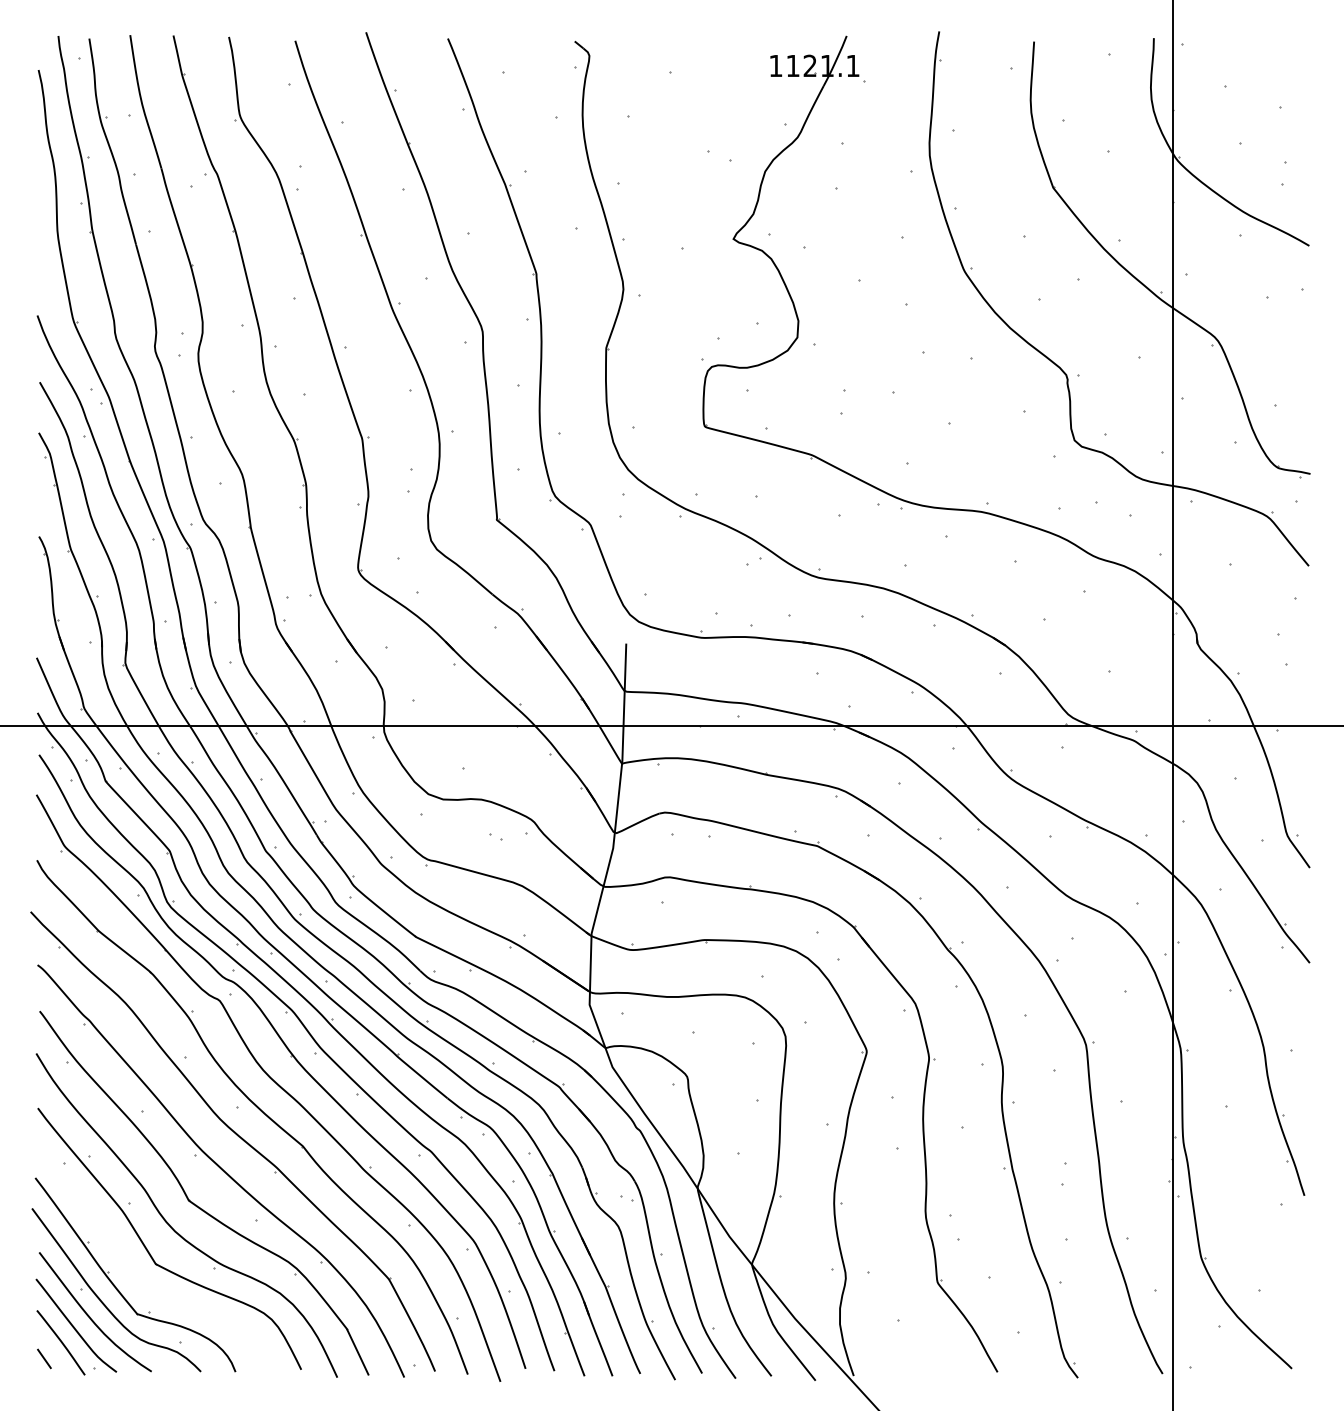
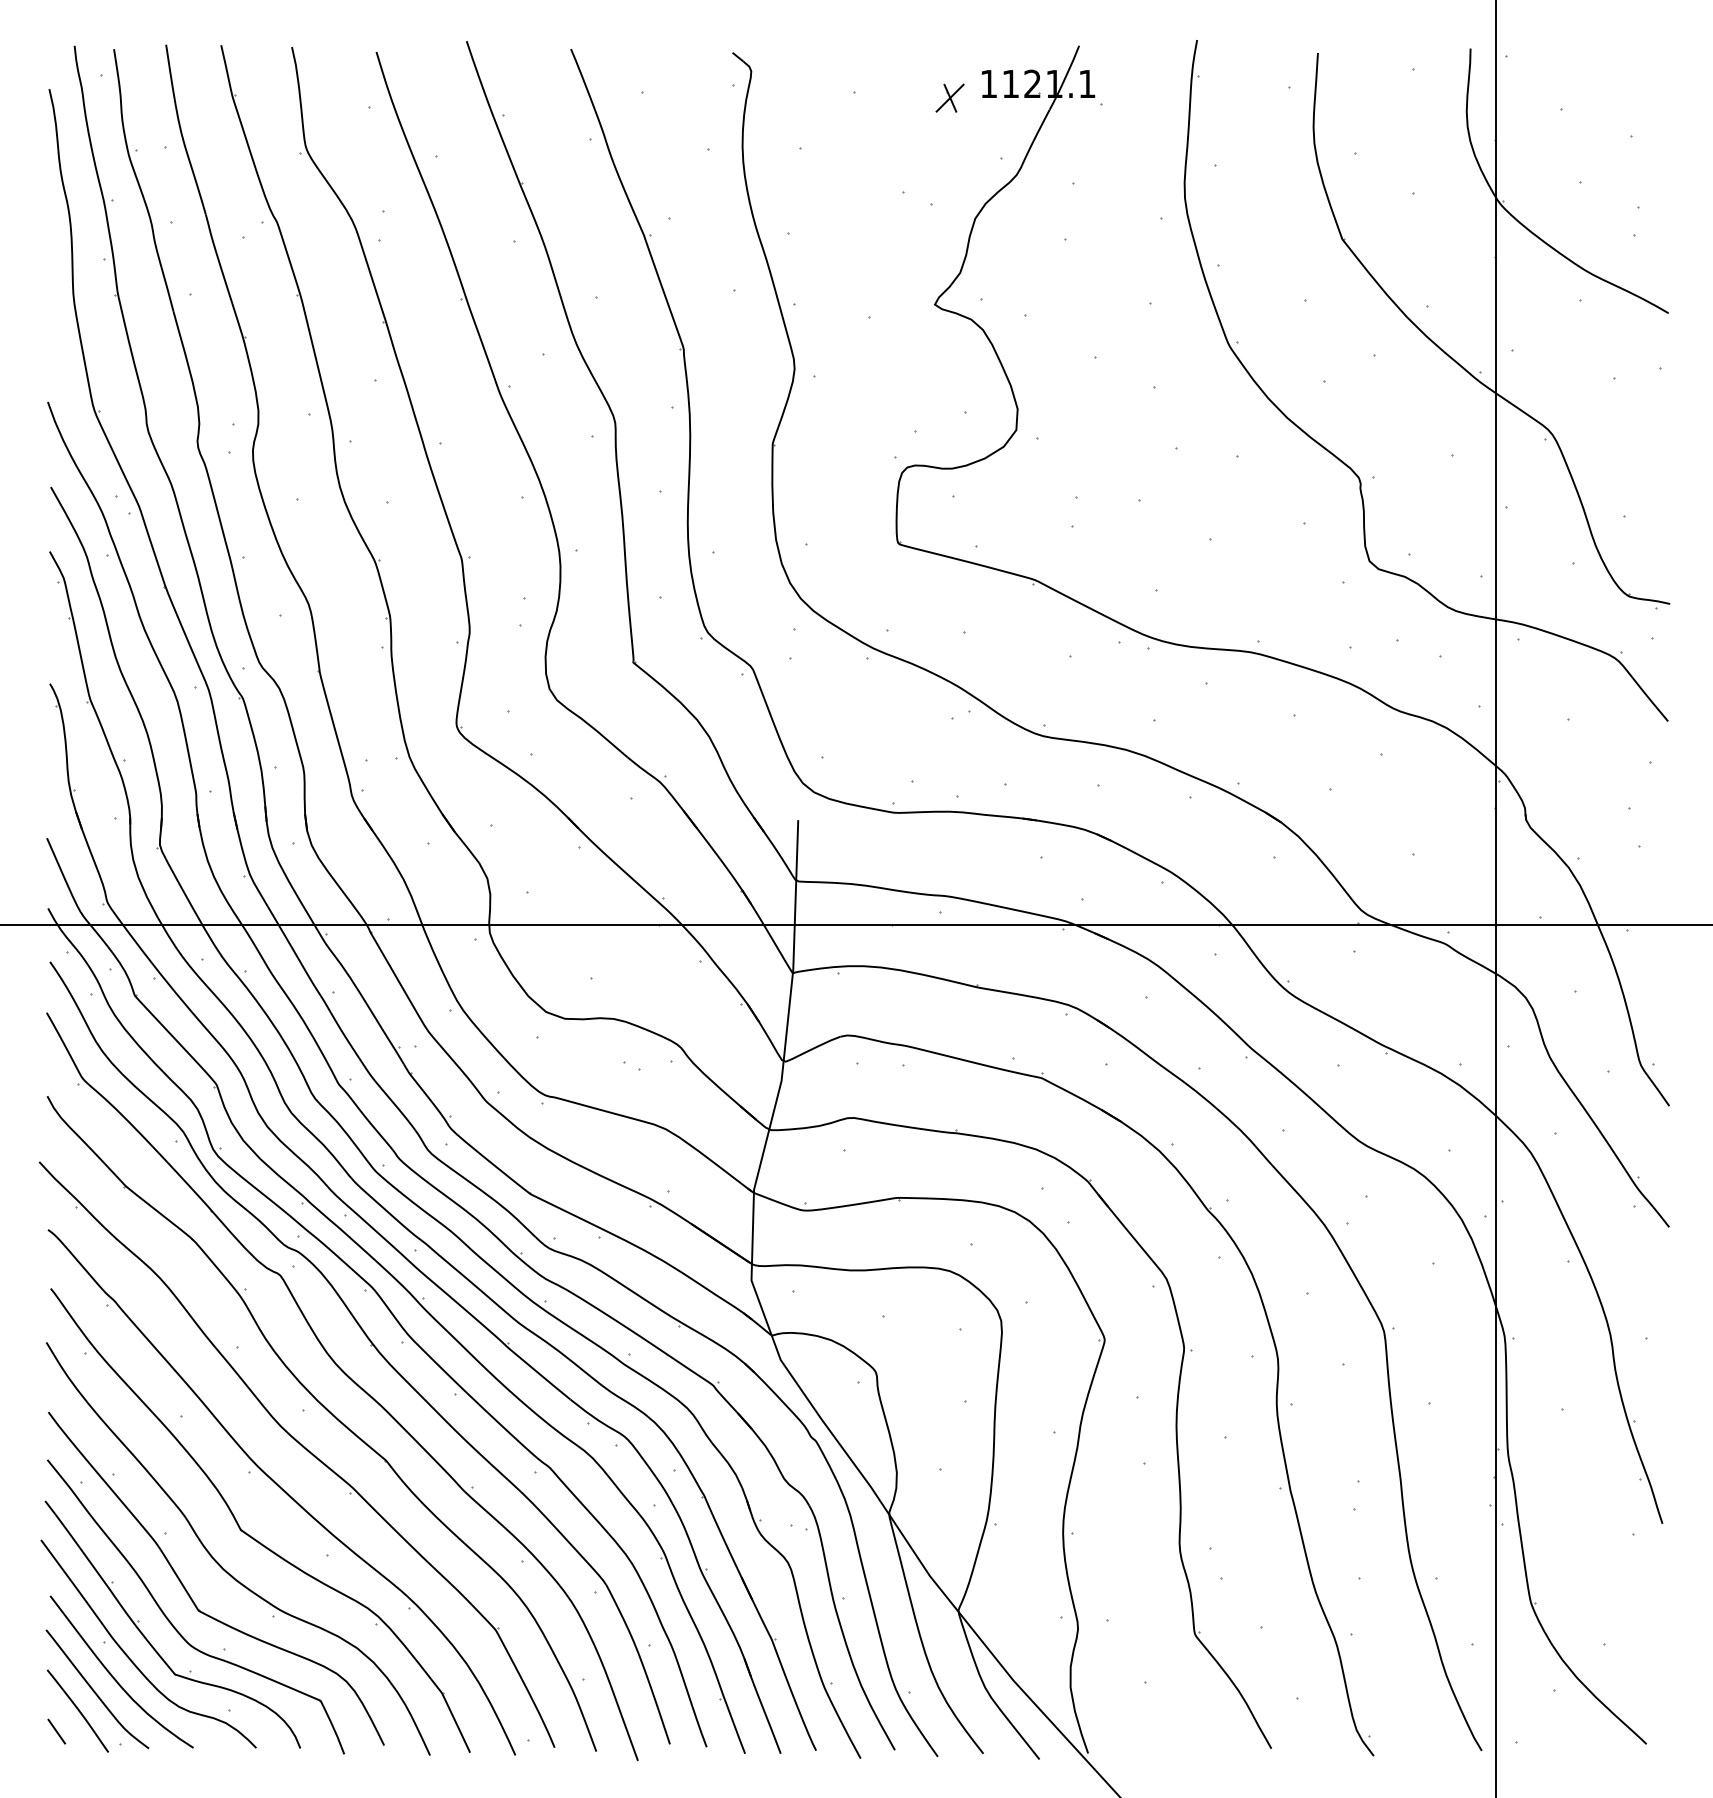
part: (745, 76) -> (950, 97), added
part: (134, 1272) -> (171, 1621), added

